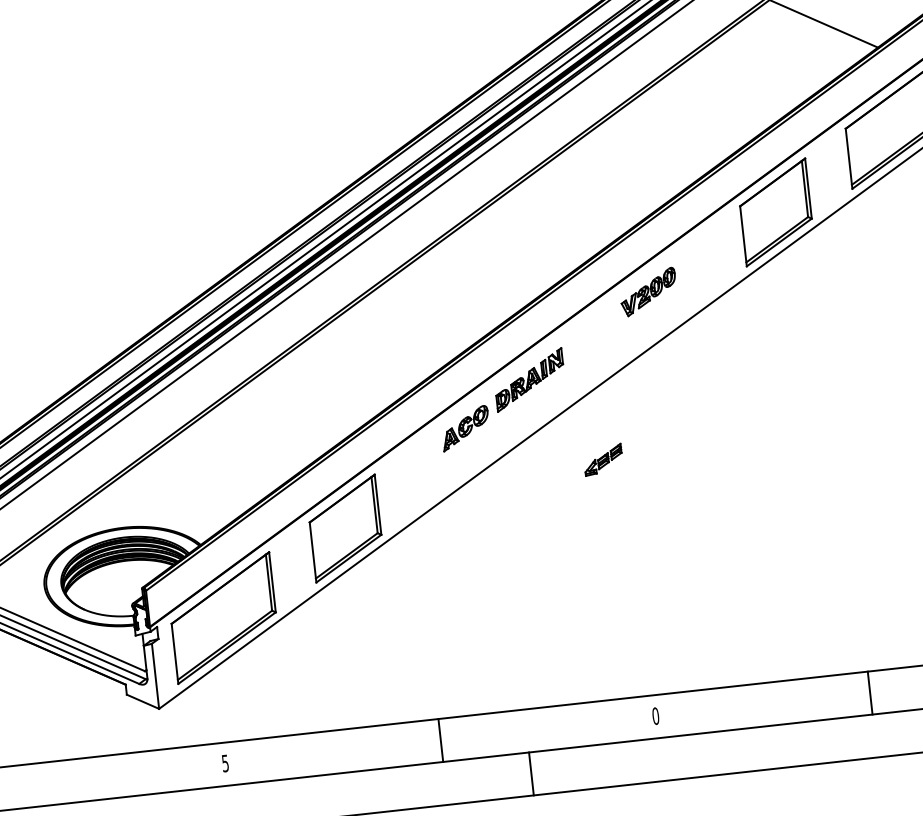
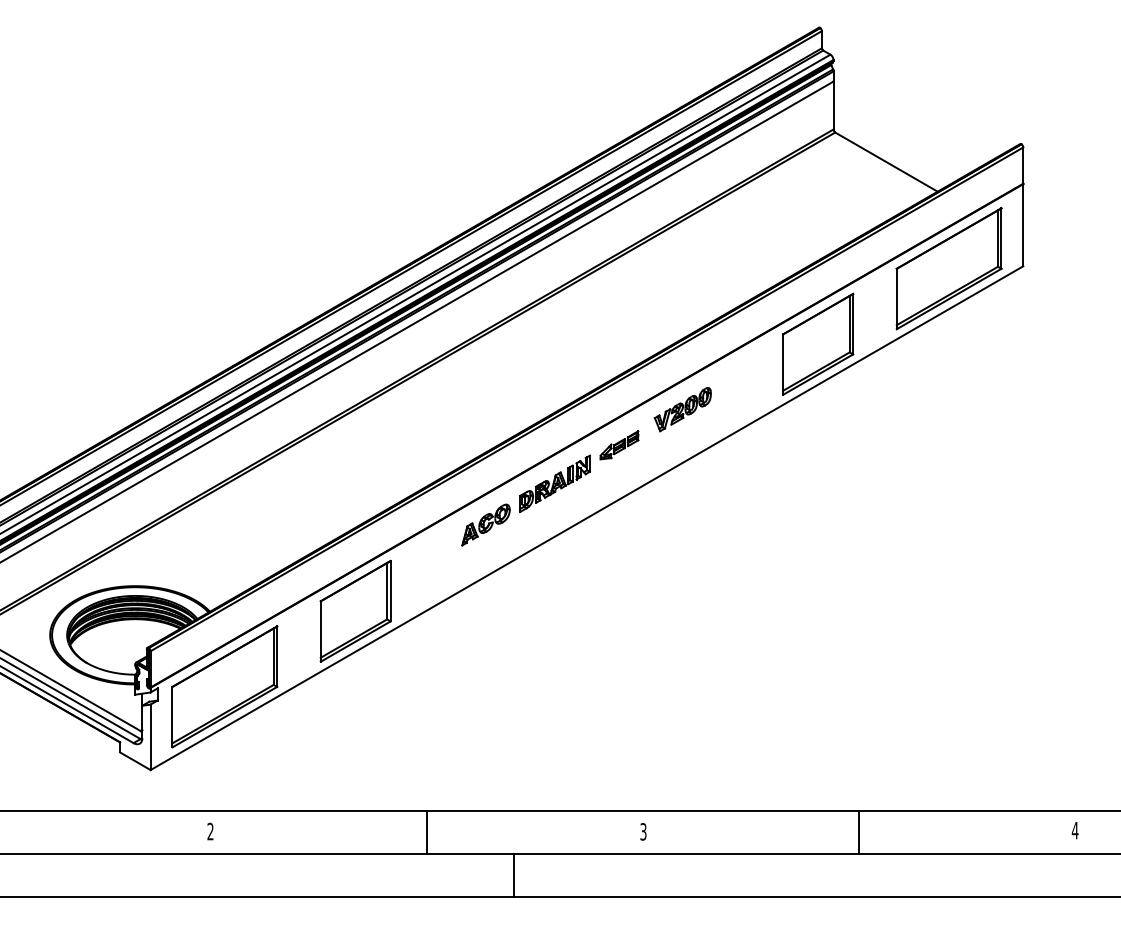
part: (603, 460) -> (619, 445), moved
text: (655, 715) -> (643, 831), 0 -> 3
text: (225, 763) -> (210, 831), 5 -> 2

